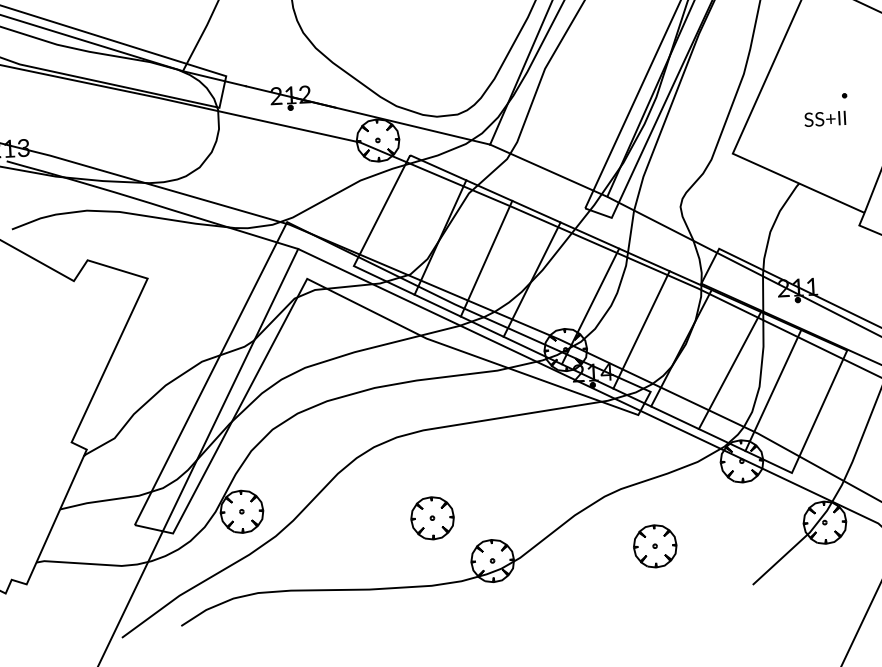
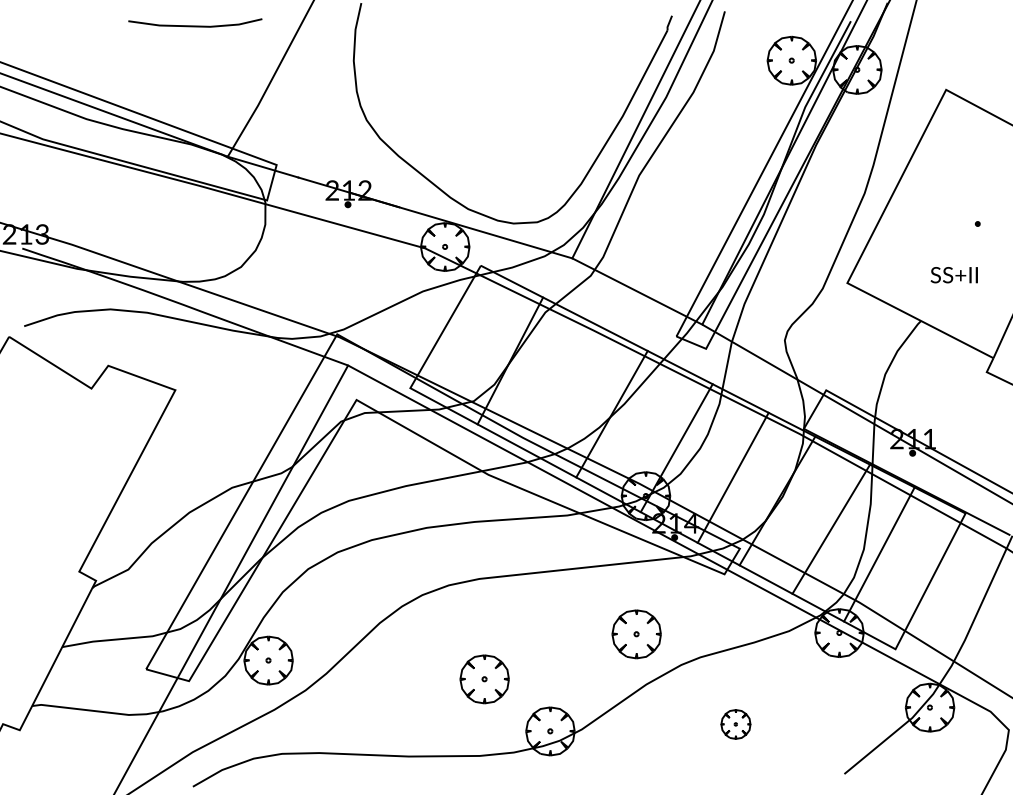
text: (824, 119) -> (953, 275), moved
line: (486, 258) -> (561, 387), removed
part: (563, 471) -> (636, 634), added
part: (654, 546) -> (735, 724), size x0.6

